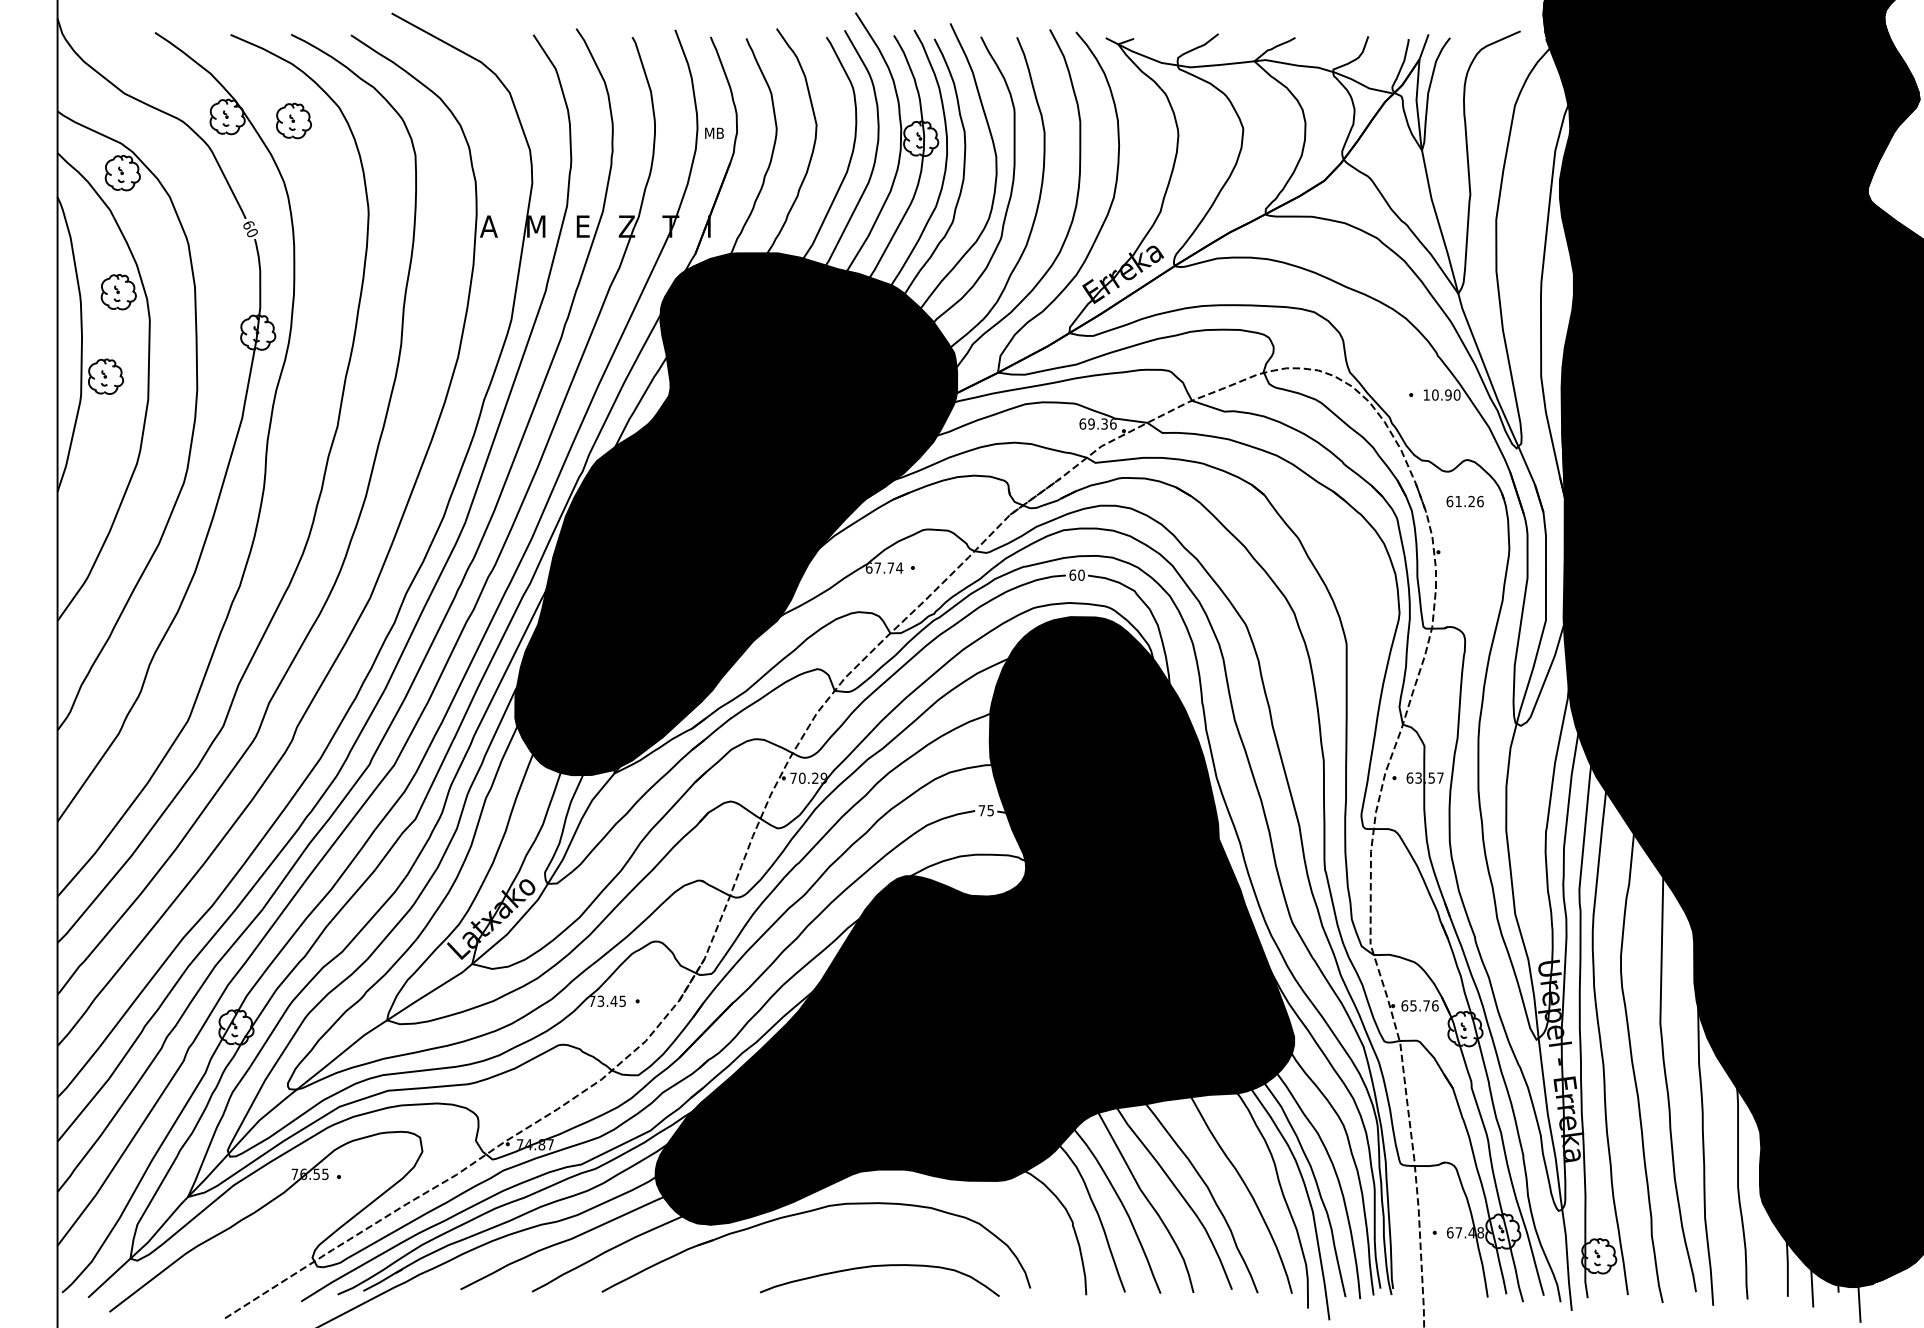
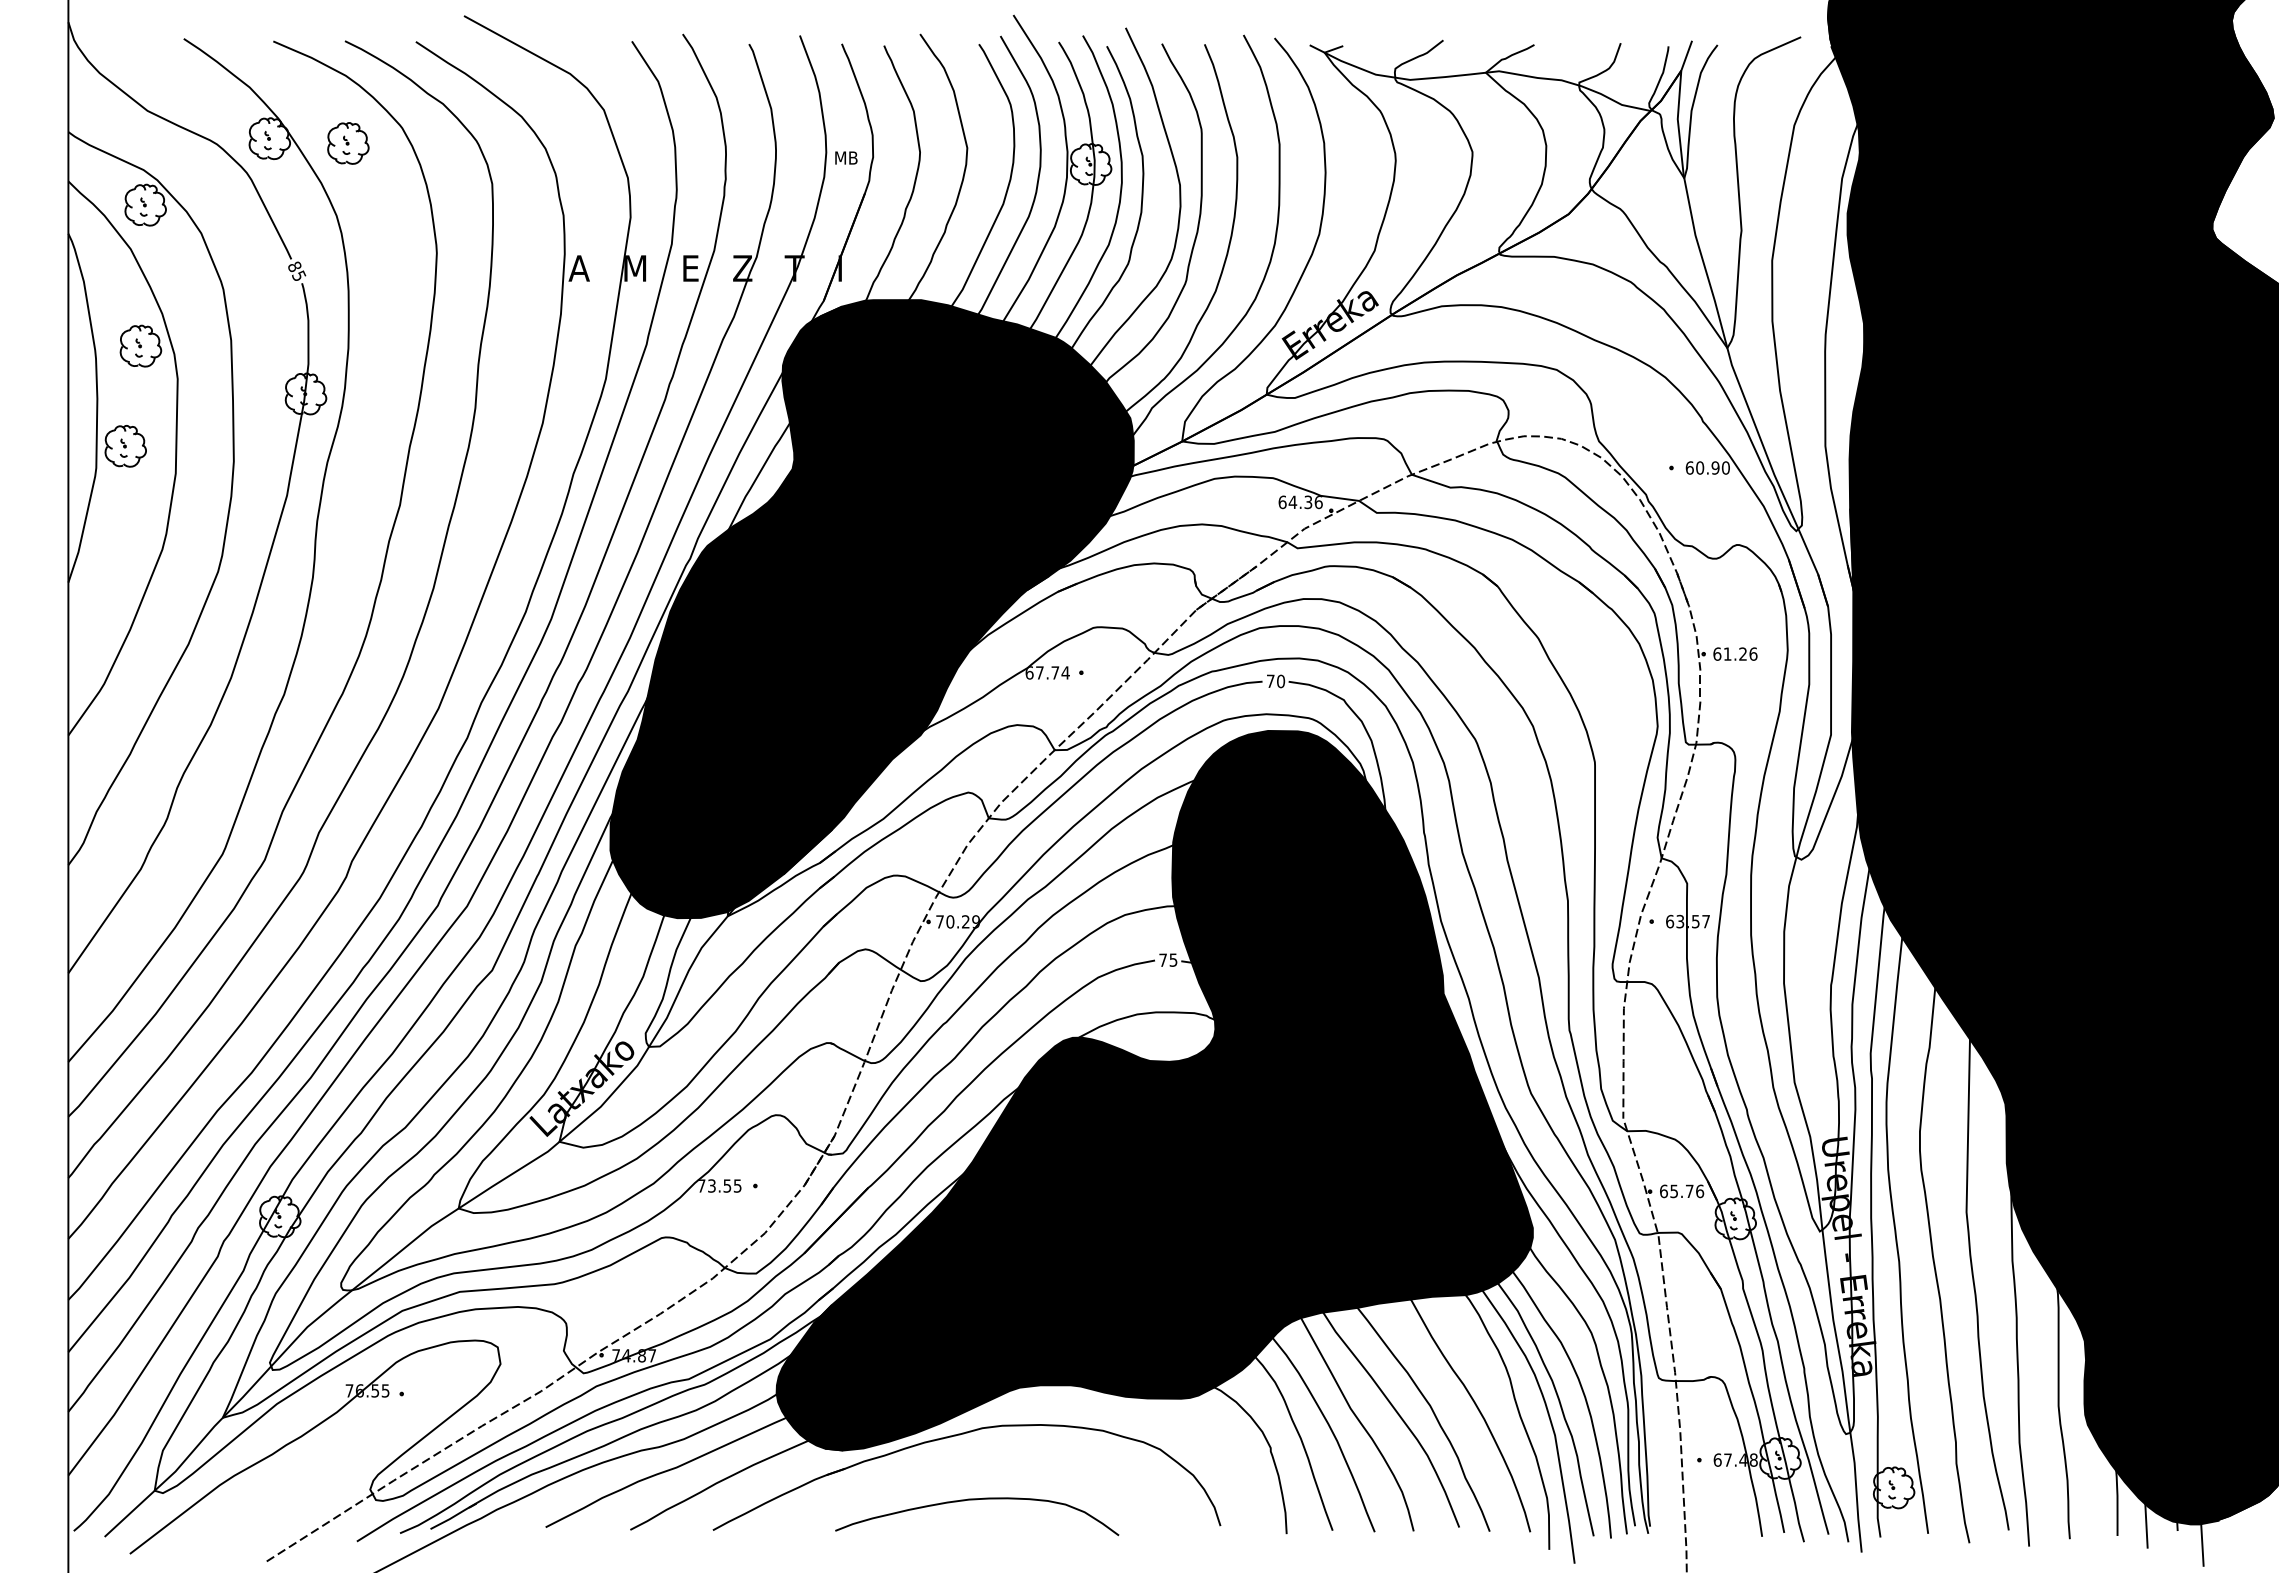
text: (251, 228) -> (297, 270), 60 -> 85
text: (1426, 394) -> (1689, 467), 10.90 -> 60.90
text: (1091, 424) -> (1292, 502), 69.36 -> 64.36
text: (1465, 501) -> (1735, 653), moved
text: (1072, 575) -> (1270, 681), 60 -> 70
text: (614, 1000) -> (727, 1185), 73.45 -> 73.55
curve: (879, 1266) -> (976, 1500), moved

